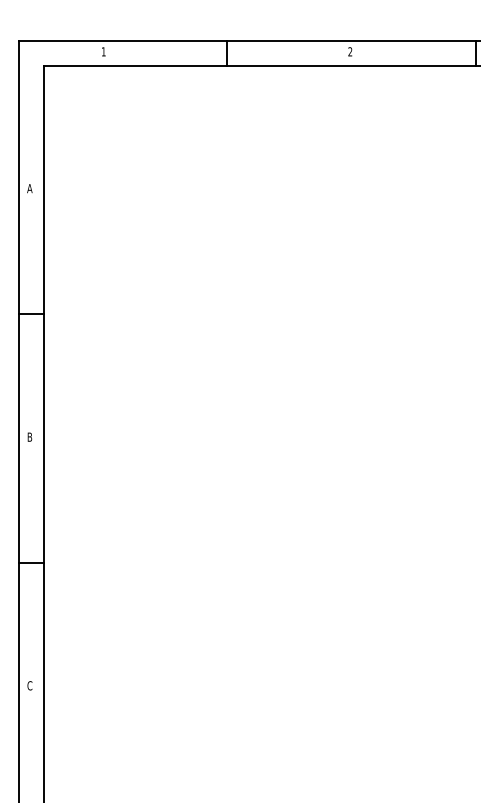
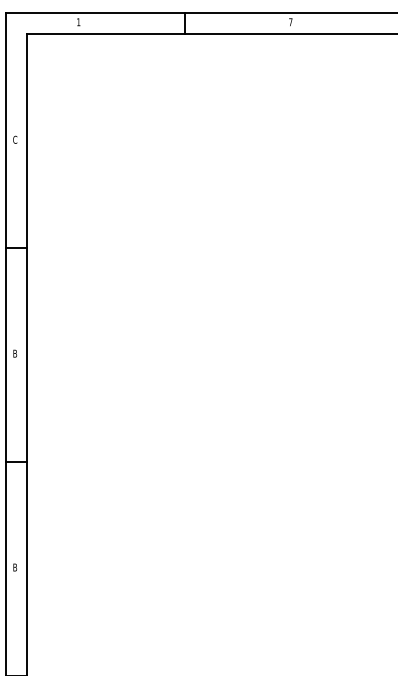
text: (350, 51) -> (290, 21), 2 -> 7
text: (29, 188) -> (14, 139), A -> C
text: (29, 685) -> (14, 567), C -> B

